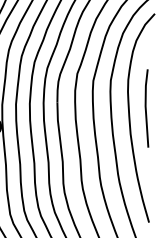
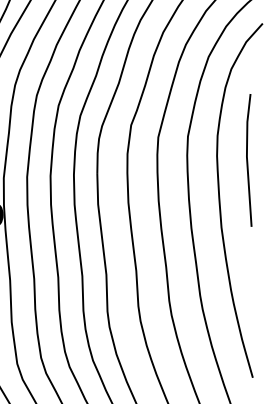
line: (146, 108) -> (248, 160), moved

